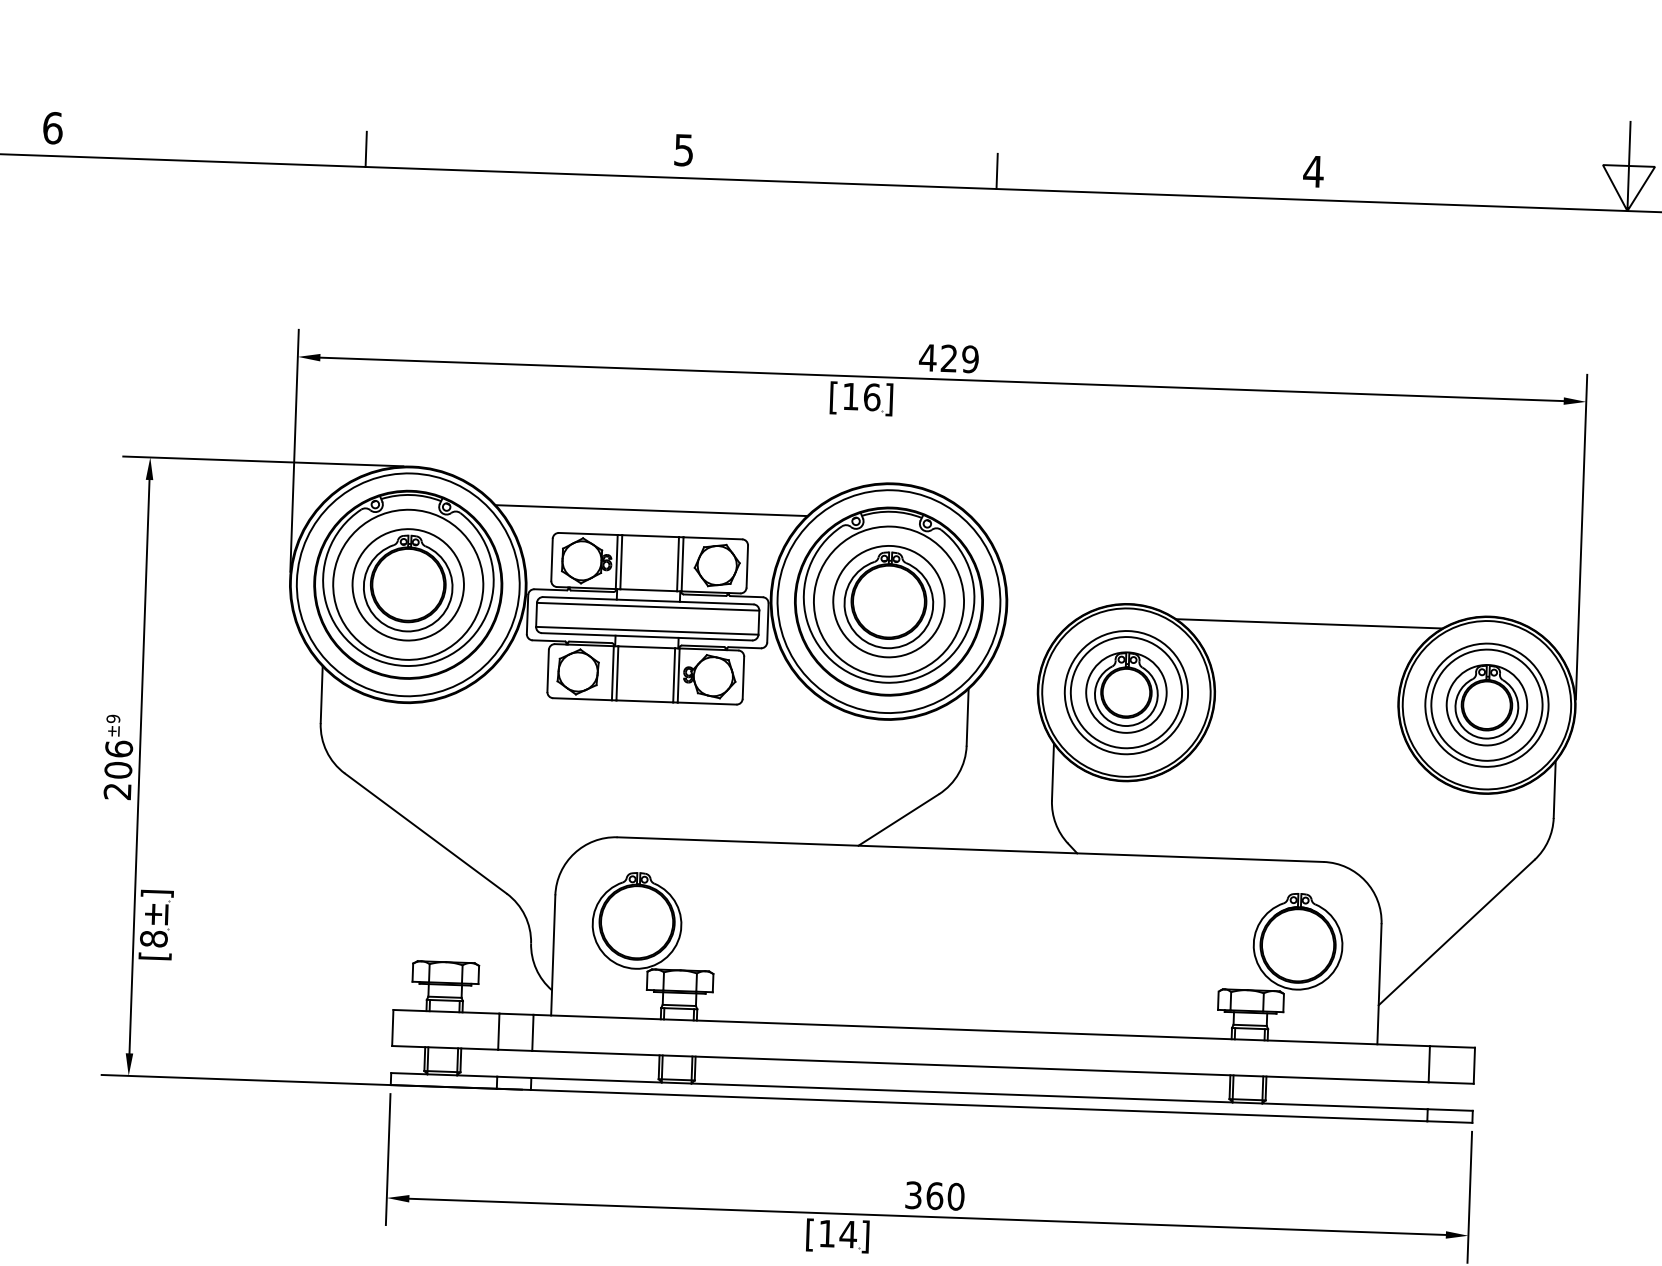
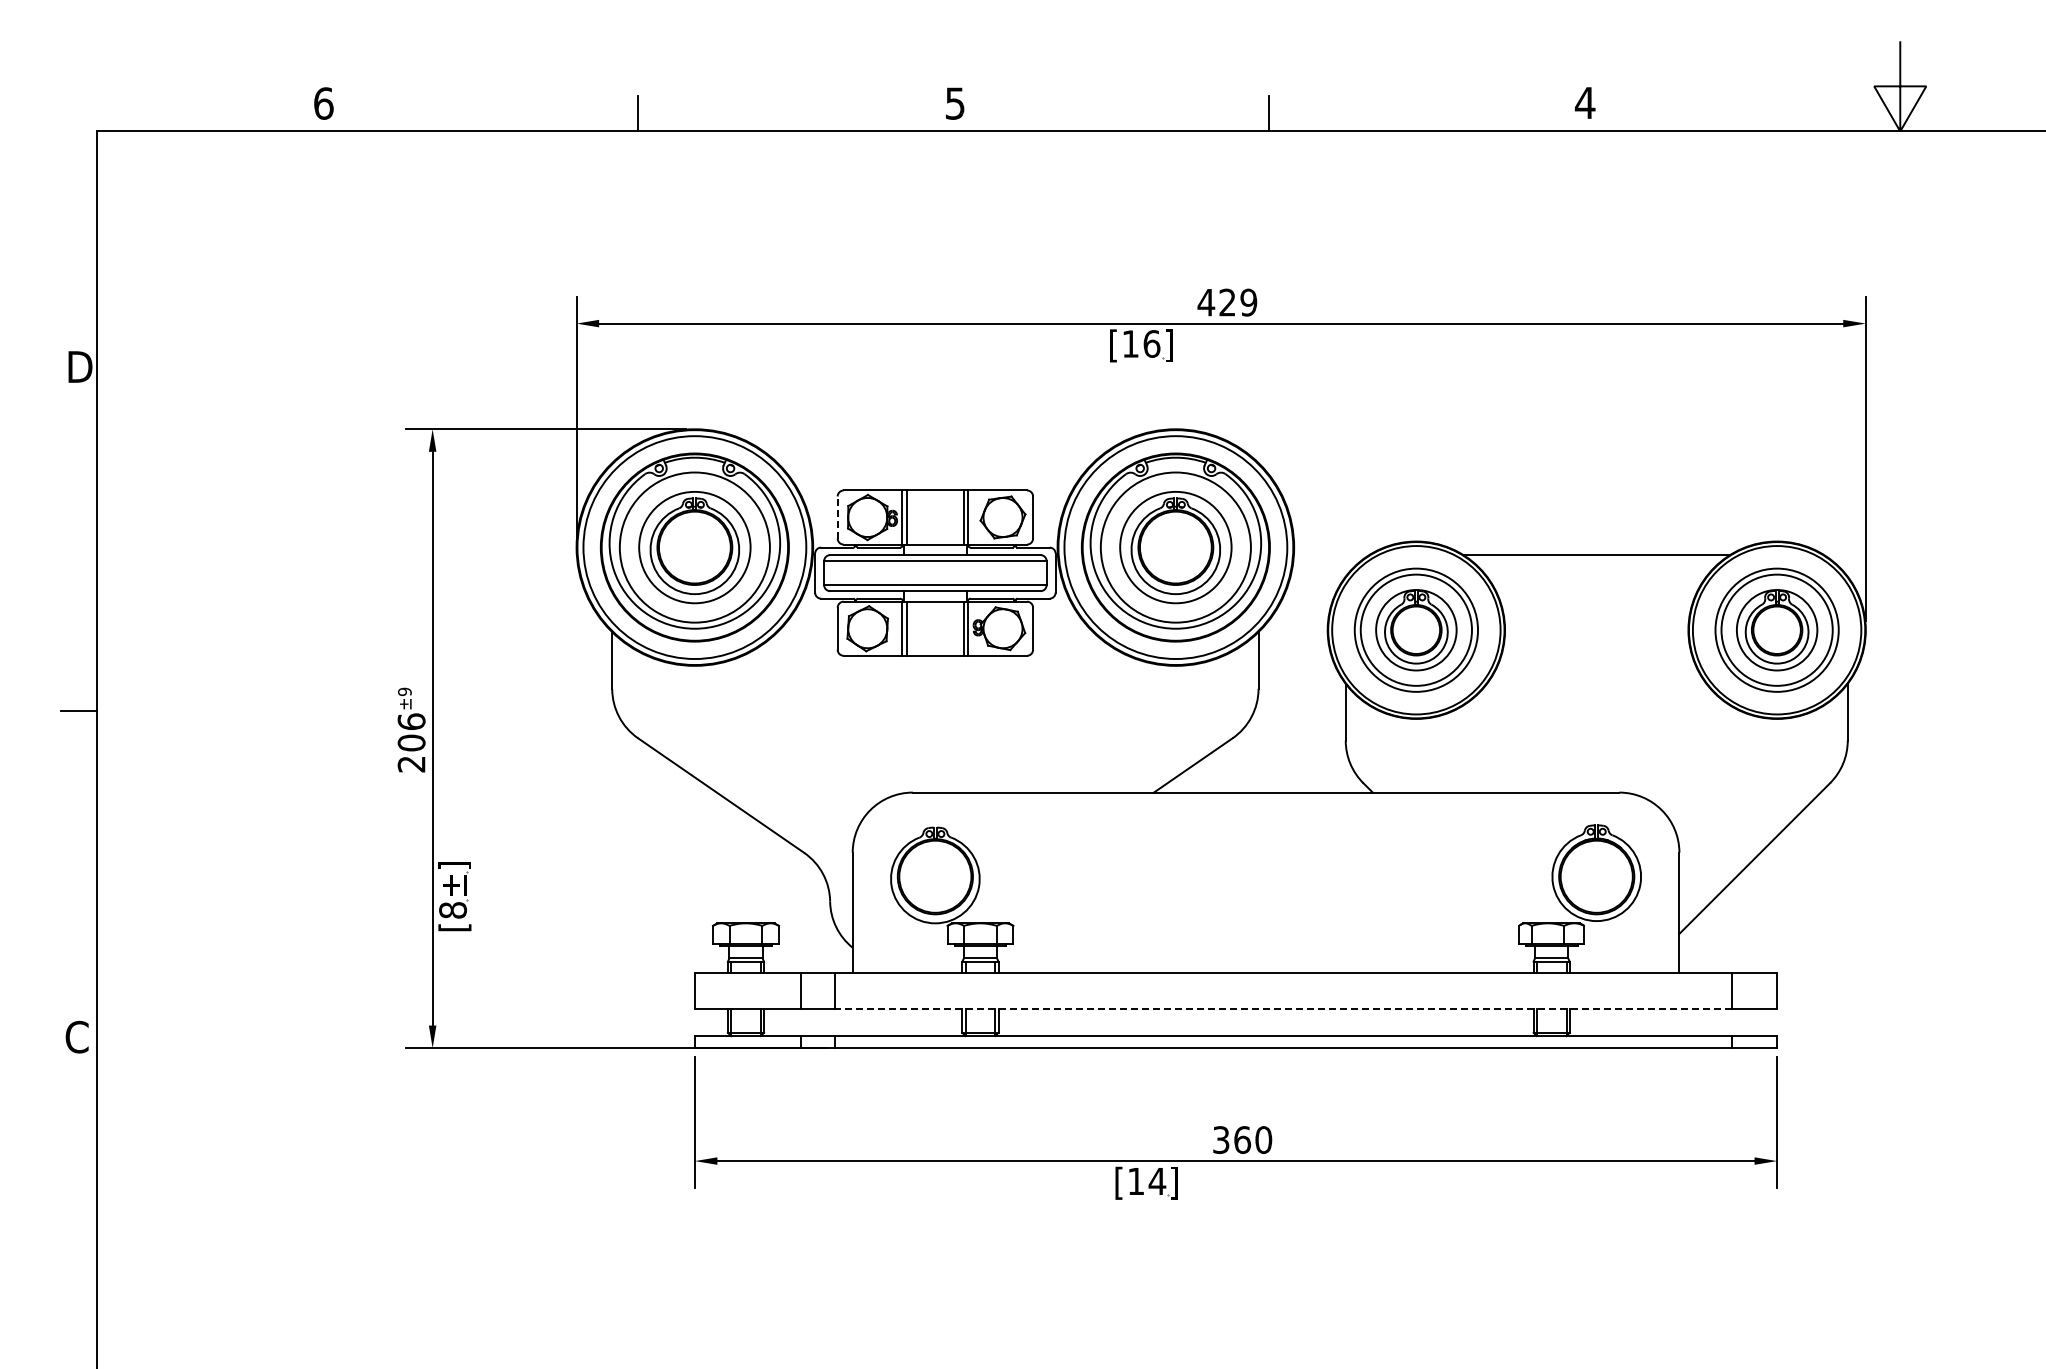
line: (651, 510) -> (935, 464), removed
line: (551, 559) -> (837, 517), solid -> dashed
line: (980, 1067) -> (1283, 1009), solid -> dashed

